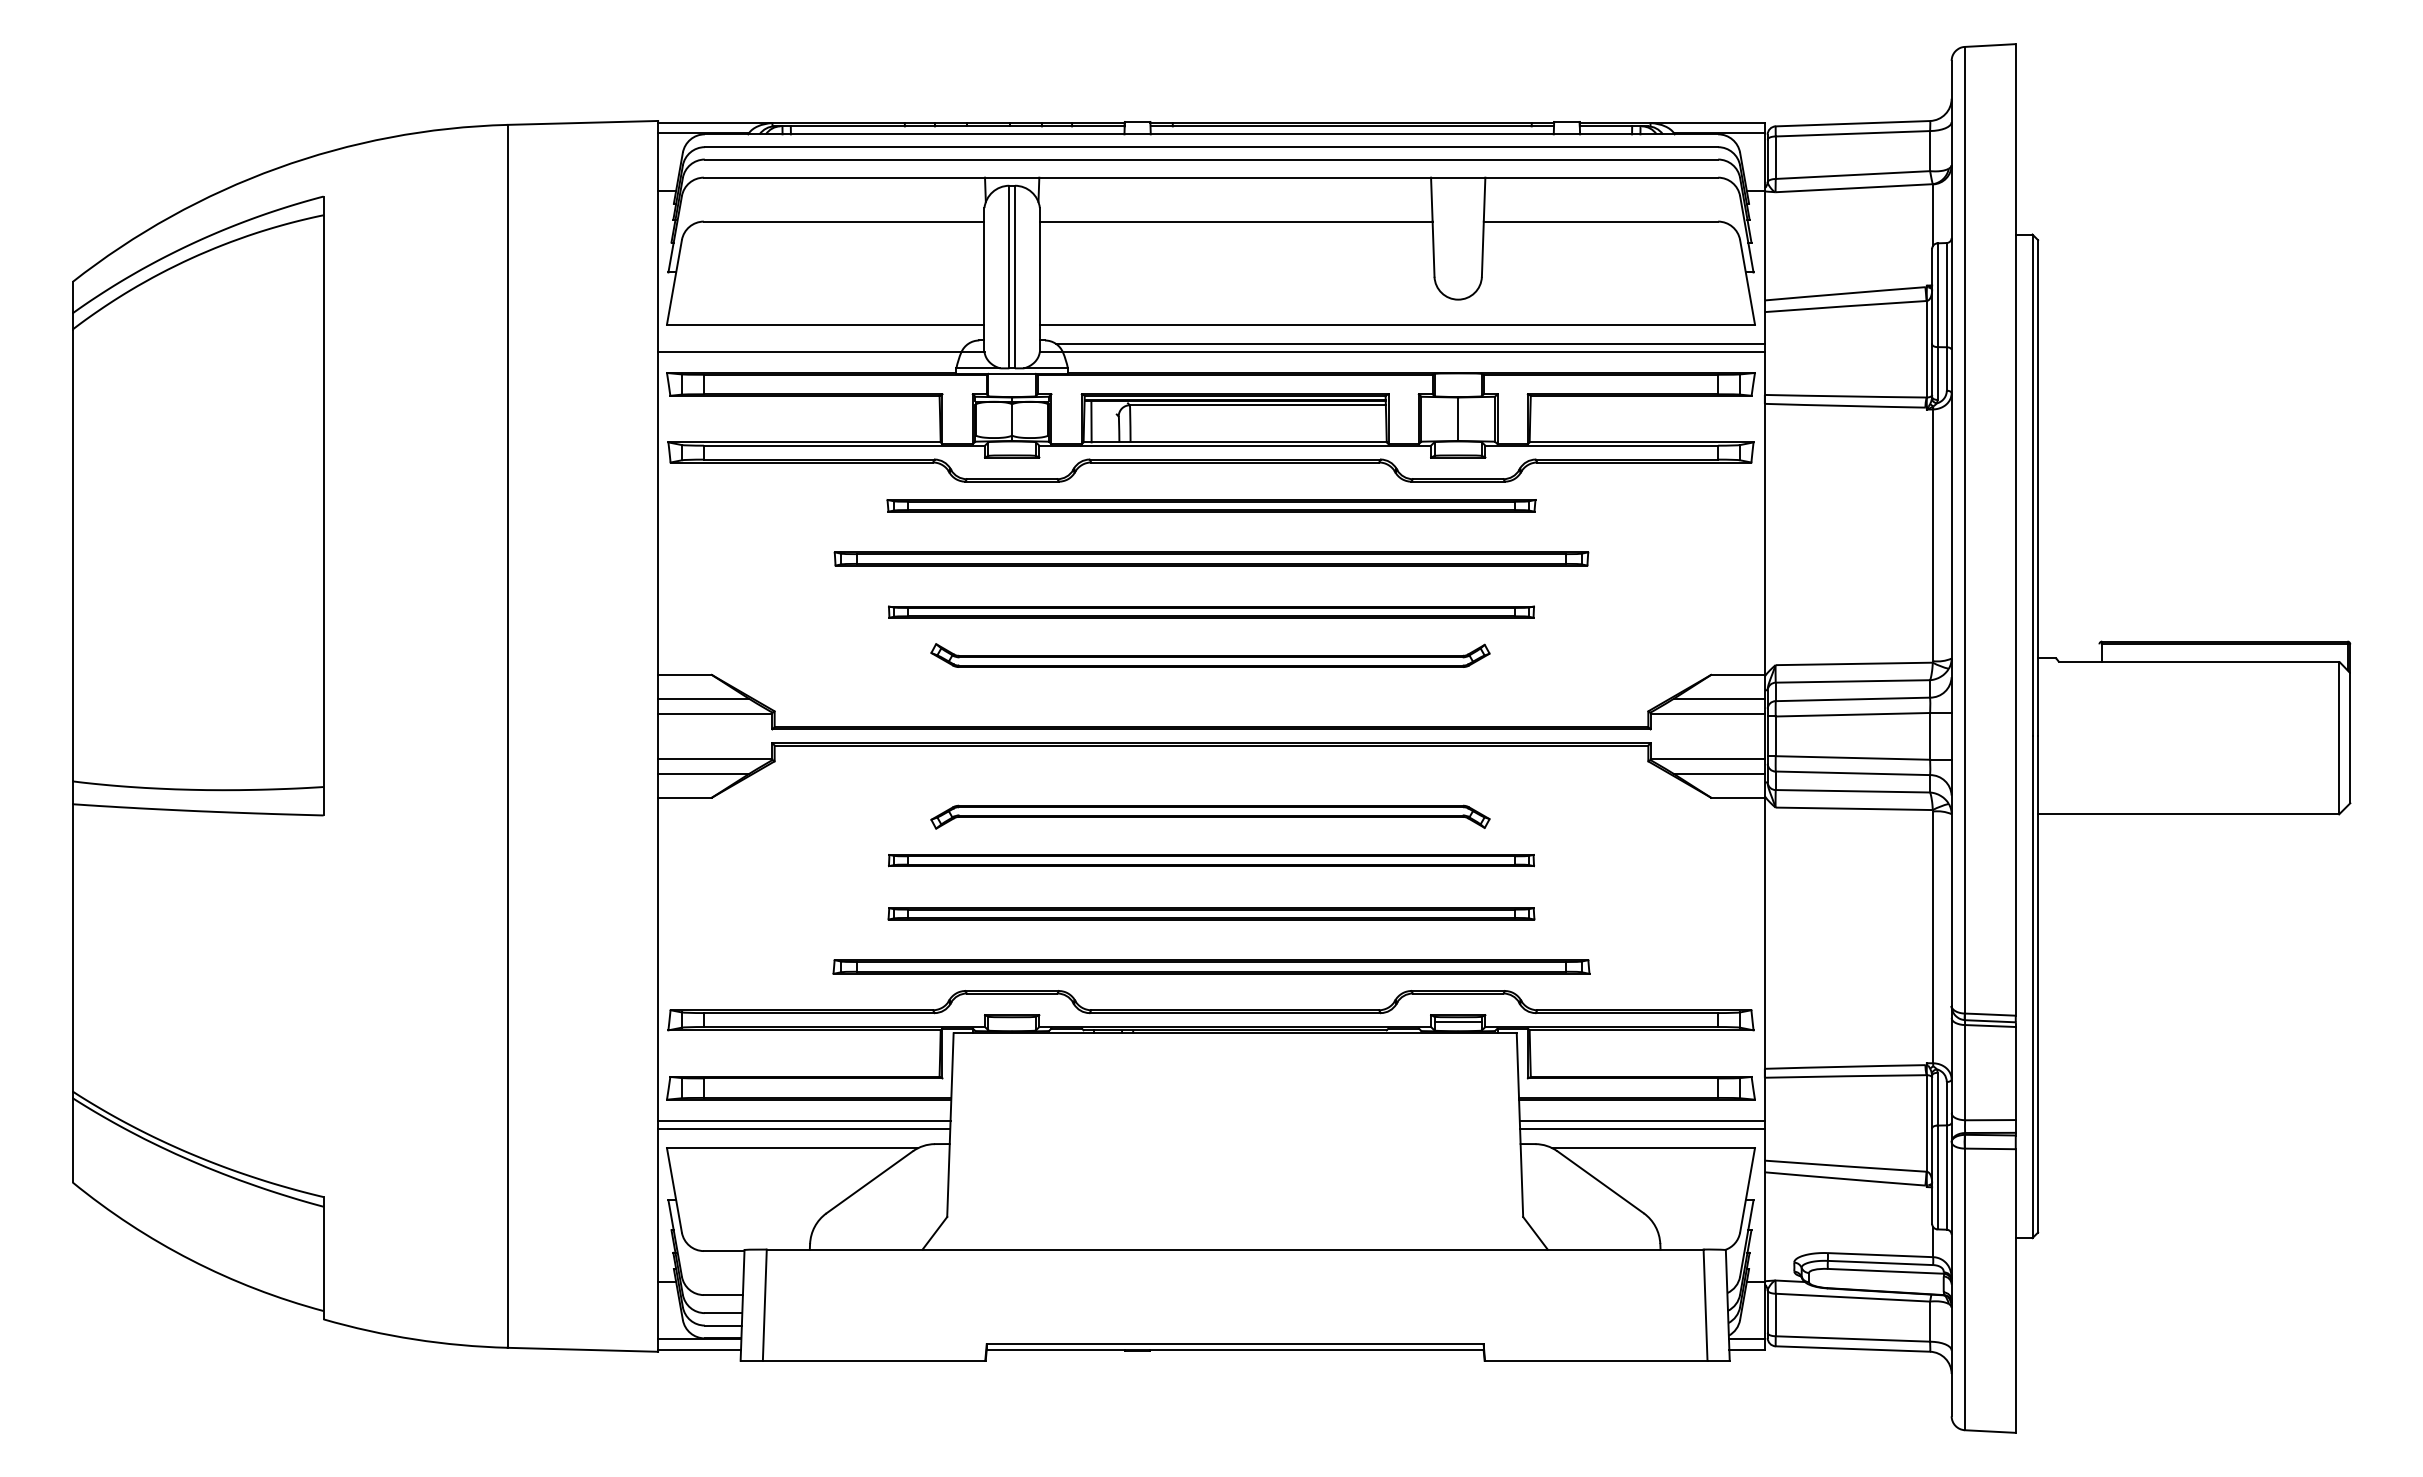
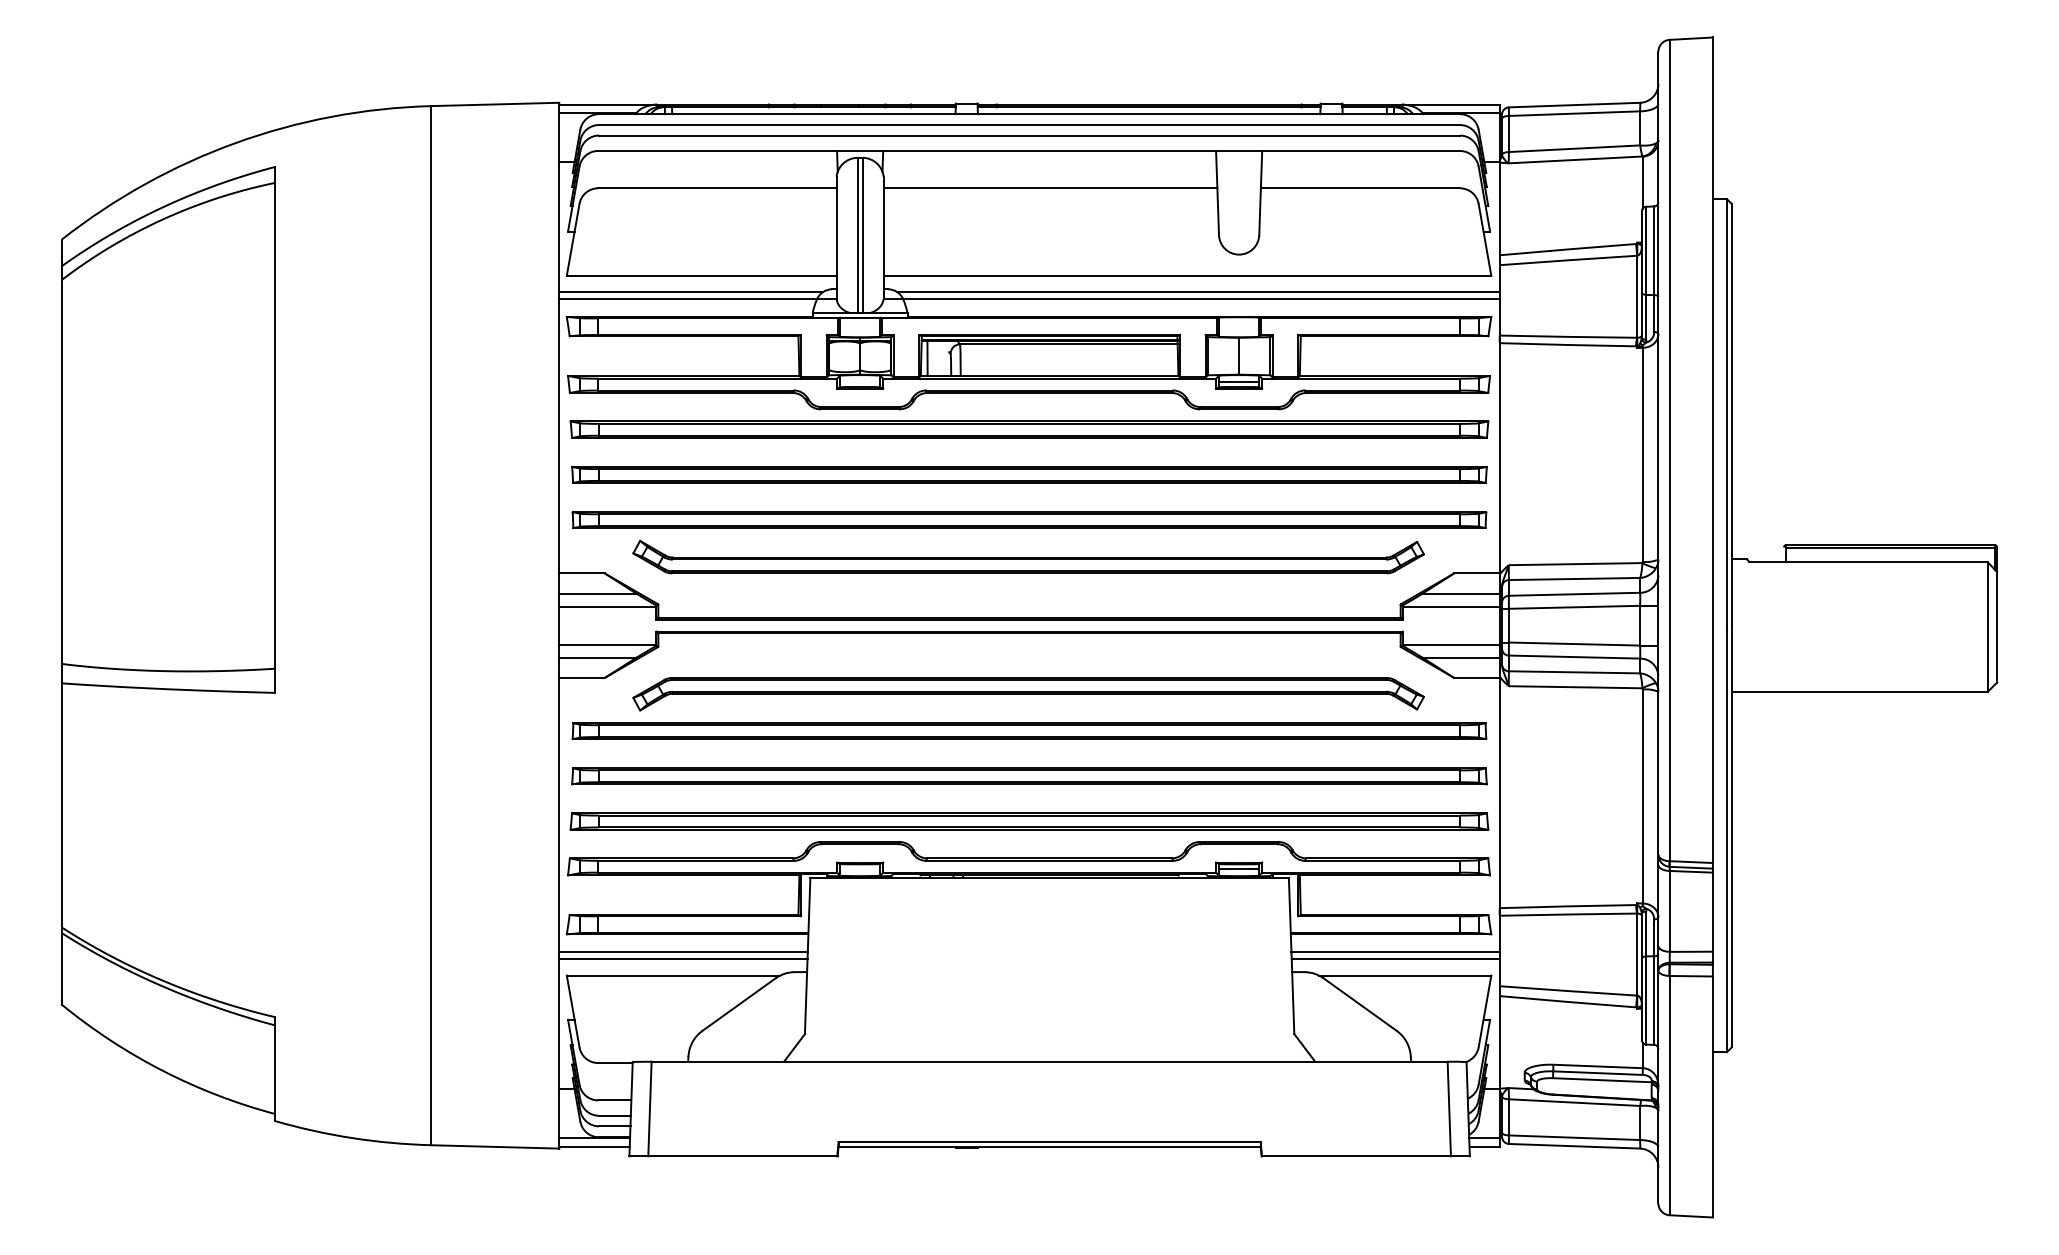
line: (813, 344) -> (691, 292), added
line: (1457, 449) -> (1238, 381), added
part: (1211, 505) -> (1029, 429), size x1.67
part: (1211, 558) -> (1029, 474), size x1.43
part: (1211, 611) -> (1029, 519), size x1.67
part: (1210, 655) -> (1028, 556), size x1.67
part: (1210, 817) -> (1028, 694), size x1.67
part: (1211, 860) -> (1029, 731), size x1.67
part: (1211, 913) -> (1029, 776), size x1.67
part: (1211, 966) -> (1029, 821), size x1.43

